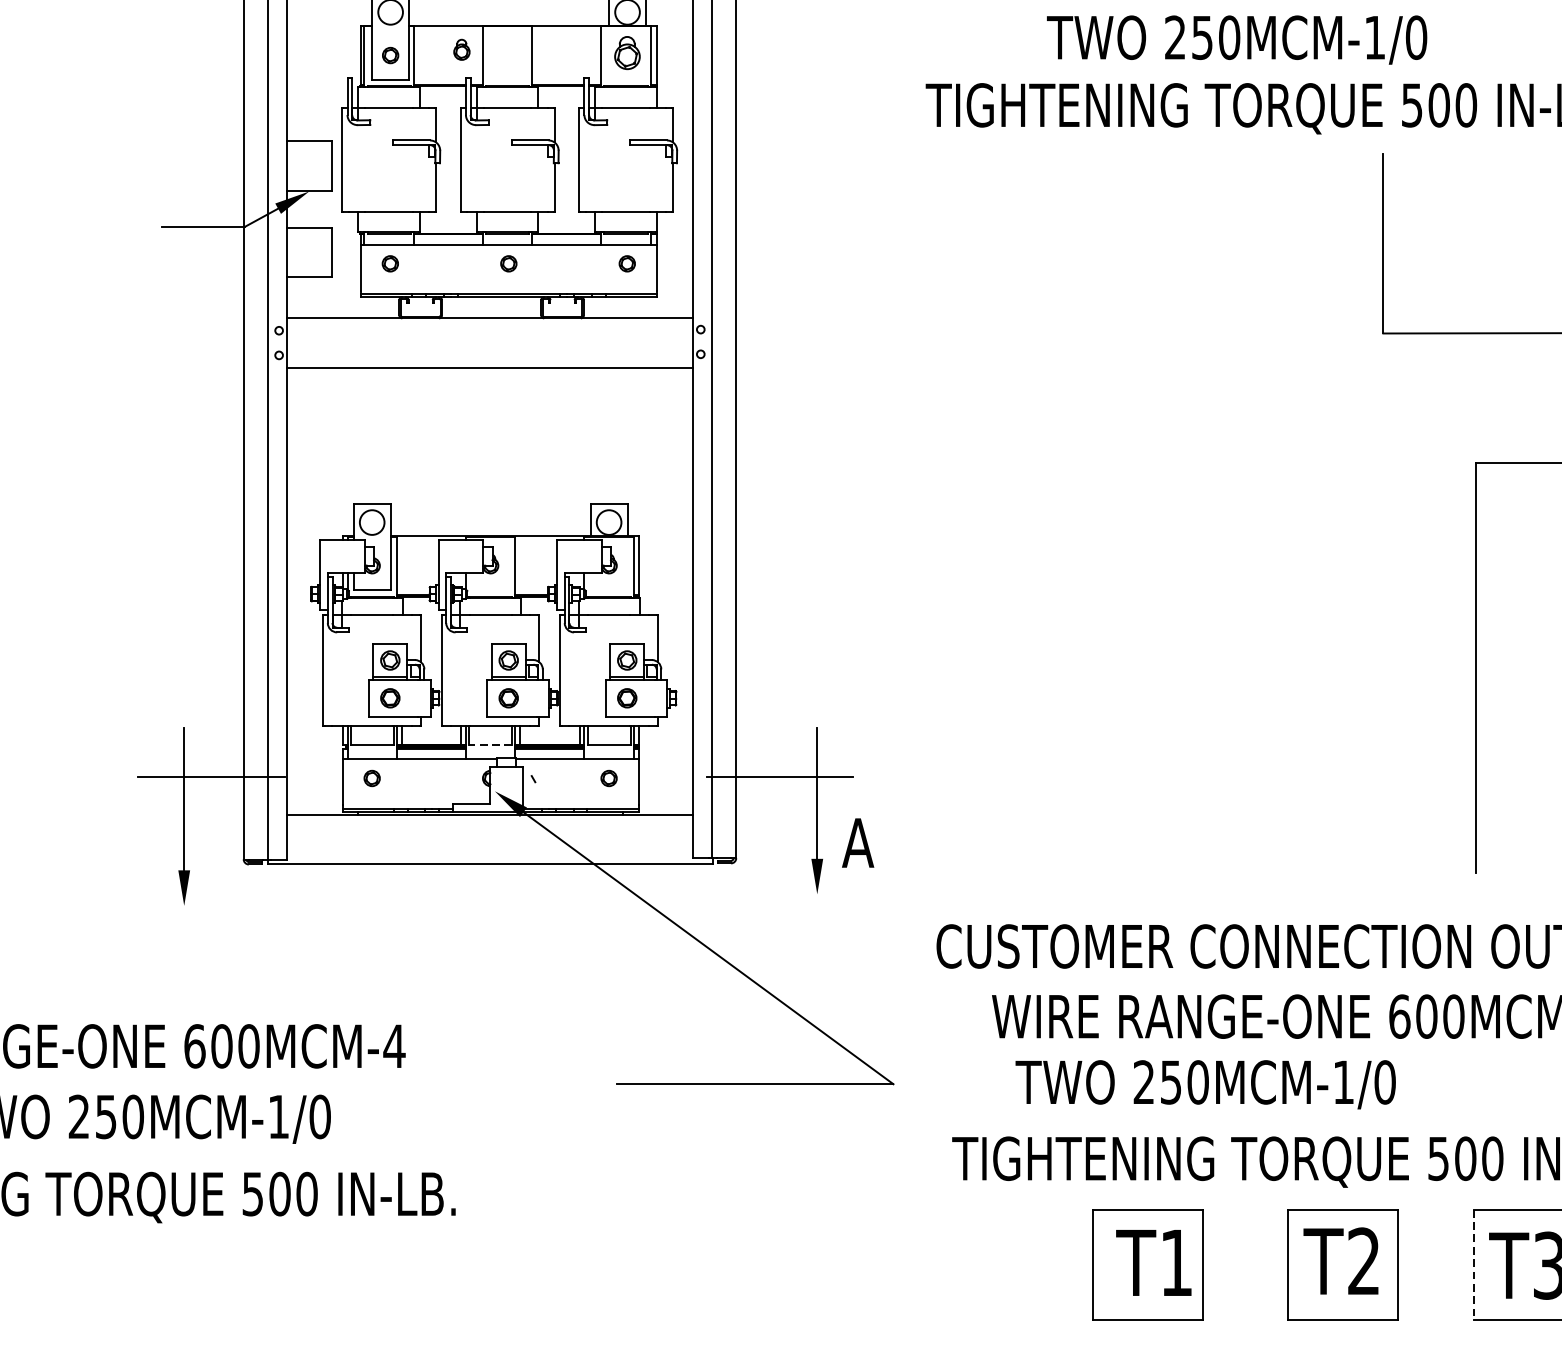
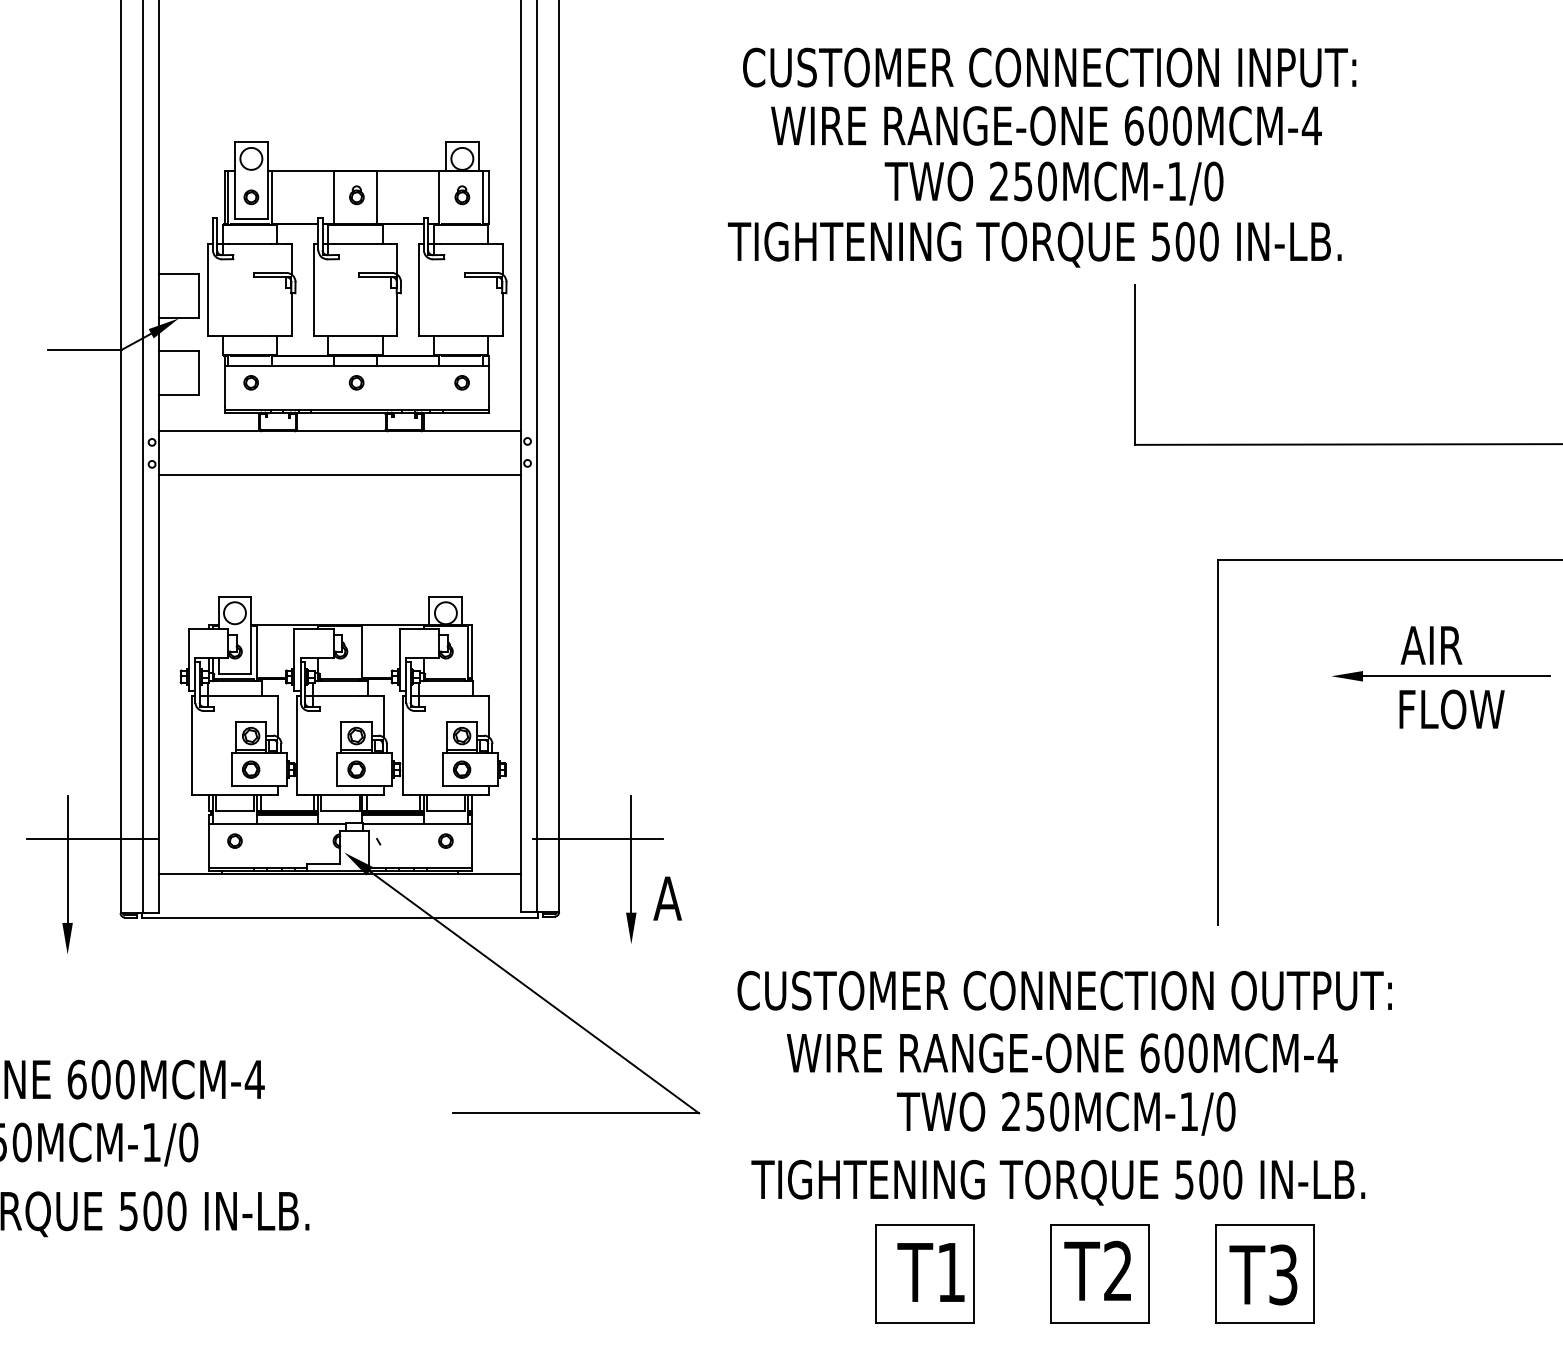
text: (1236, 39) -> (1053, 183), moved
part: (461, 50) -> (356, 195), moved
part: (627, 53) -> (462, 195), size x0.62
line: (489, 745) -> (339, 811), dashed -> solid
text: (1206, 1084) -> (1066, 1113), moved
line: (1473, 1265) -> (1215, 1274), dashed -> solid

